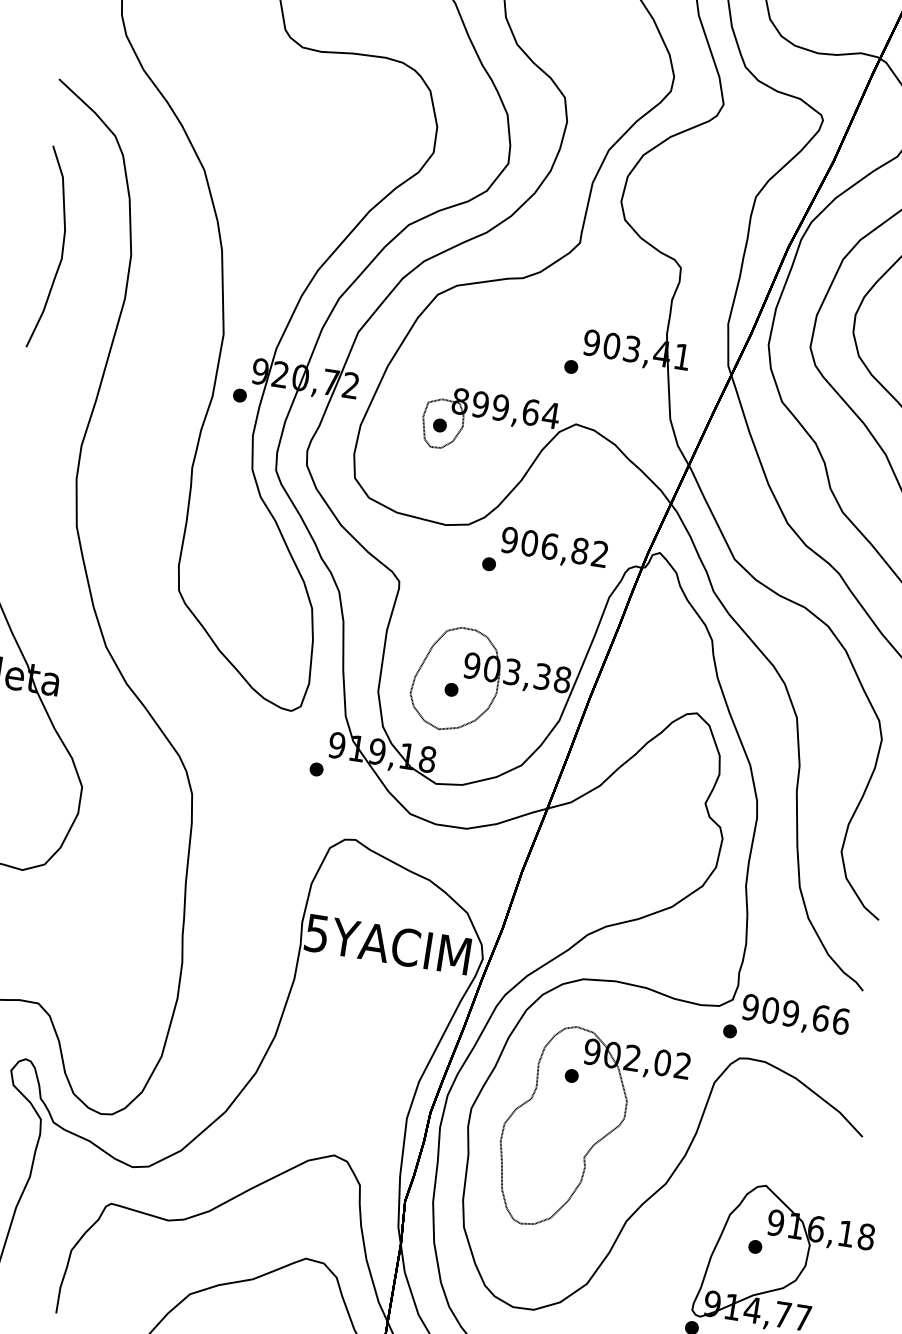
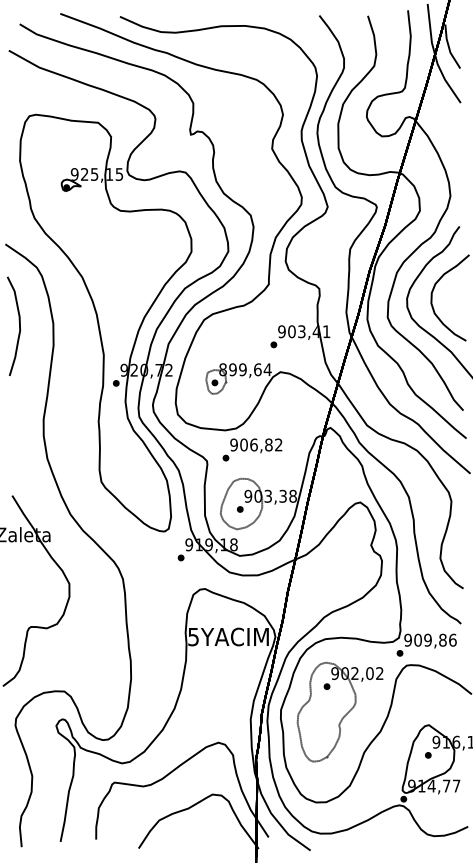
text: (545, 555) -> (252, 449), moved
text: (820, 1016) -> (442, 639), 909,66 -> 909,86

